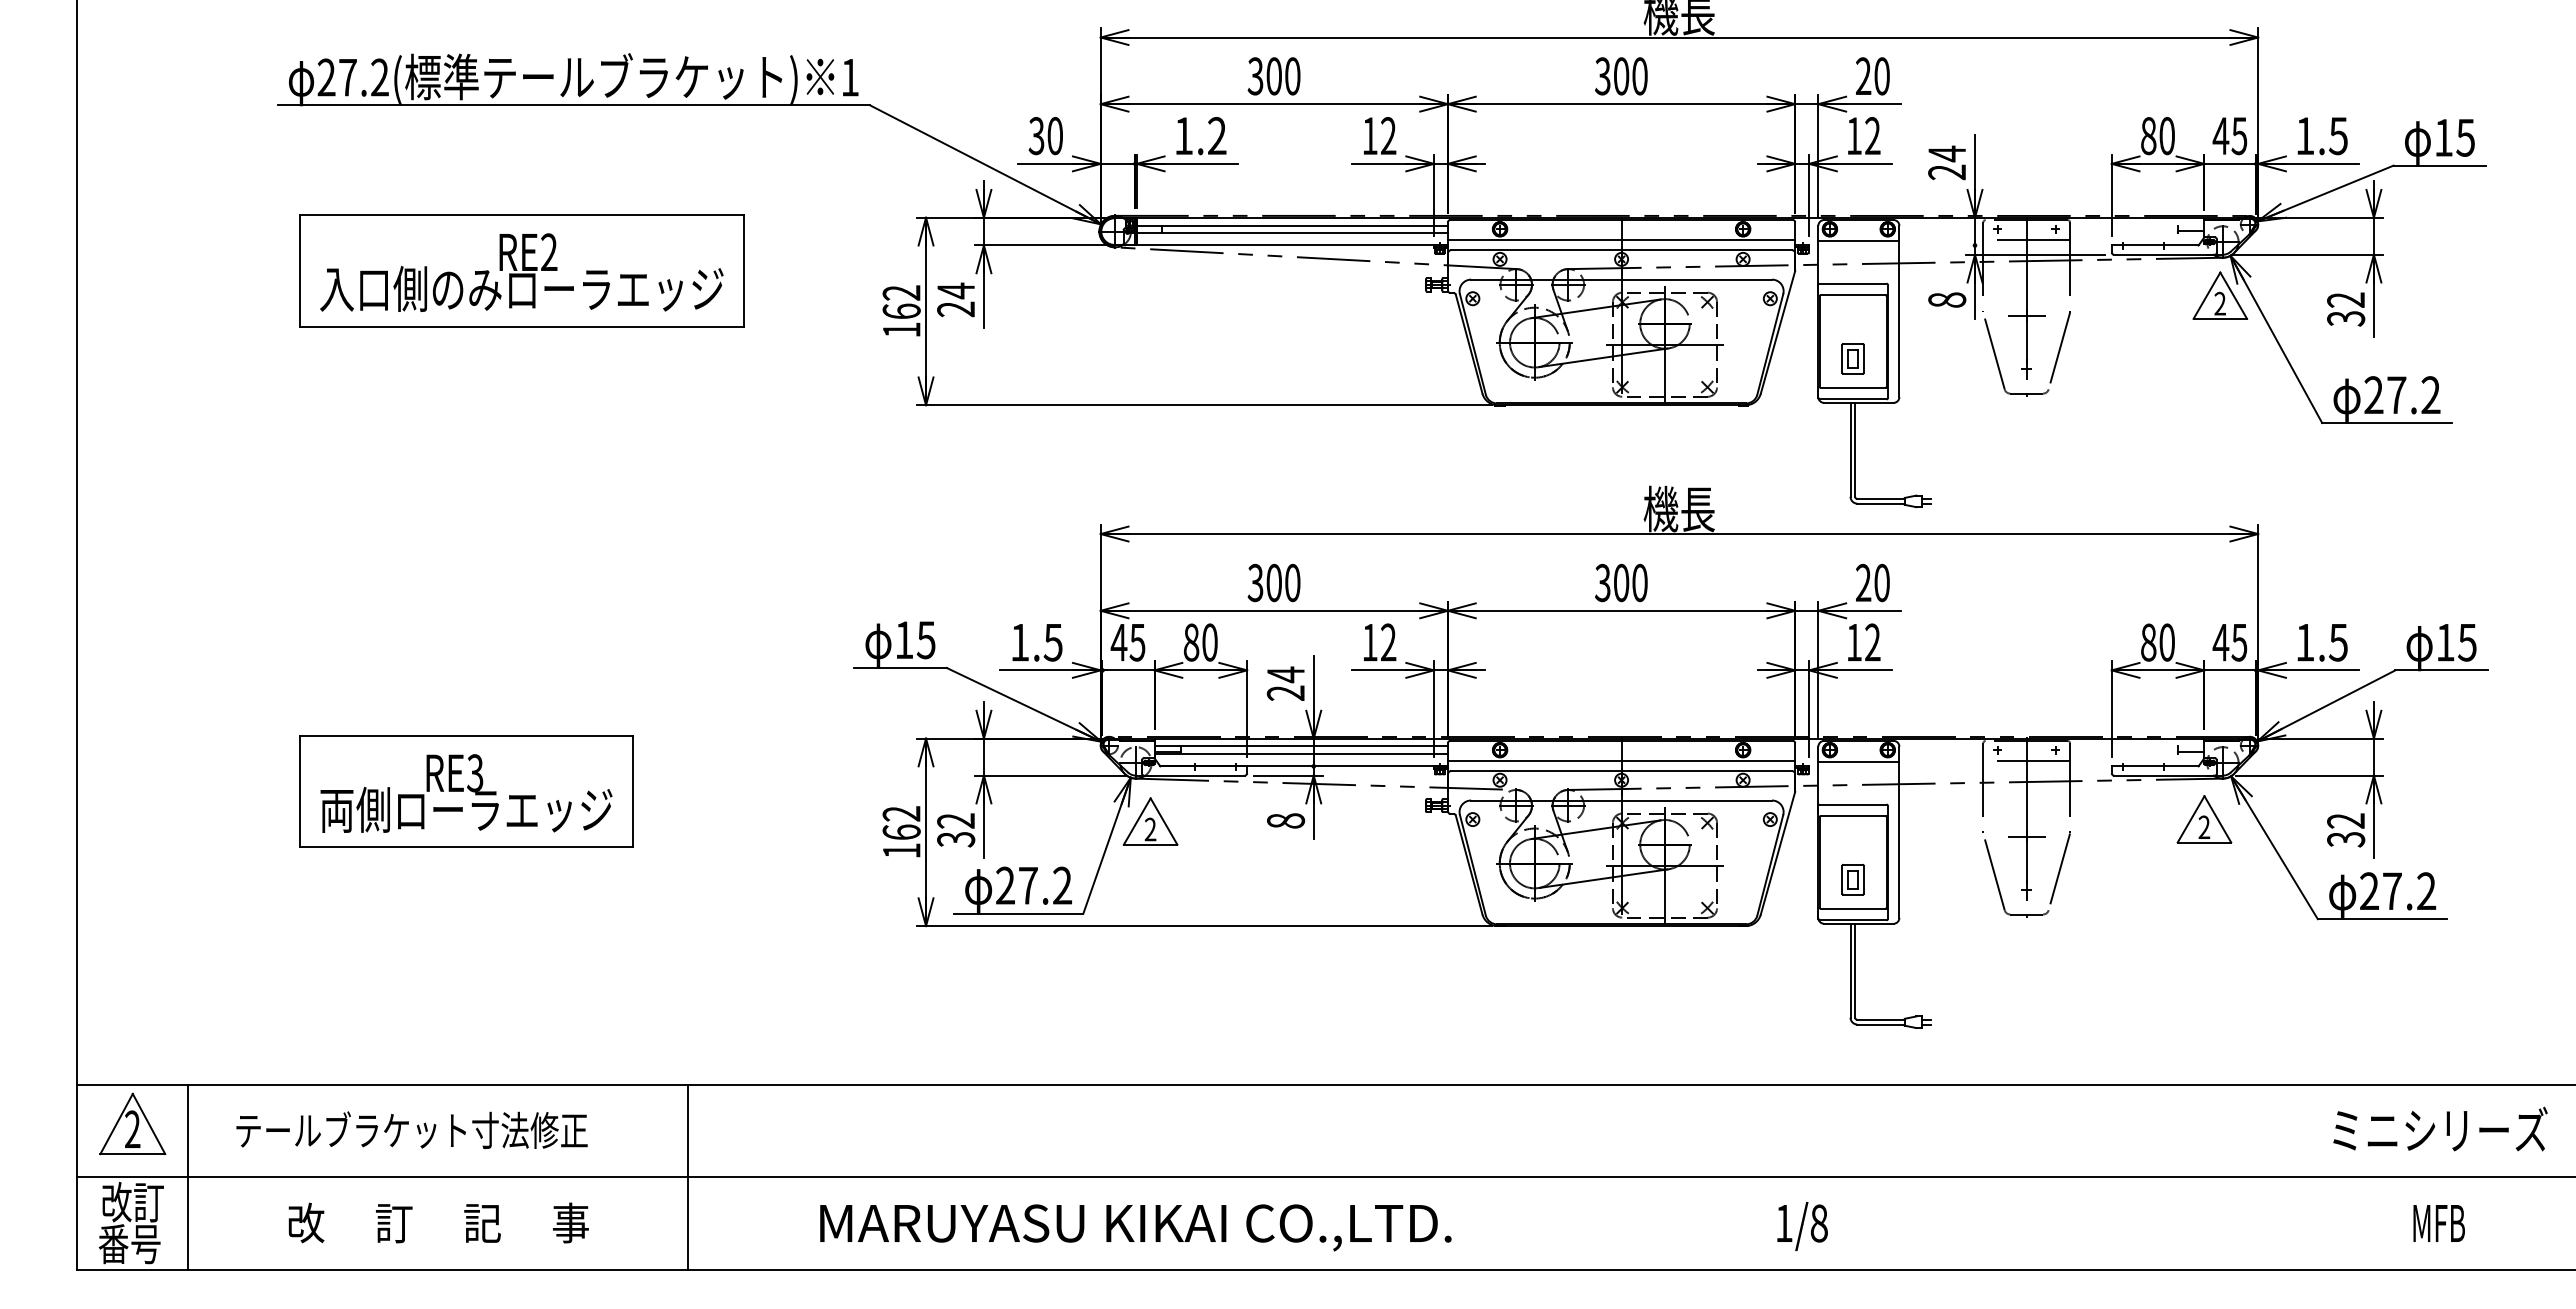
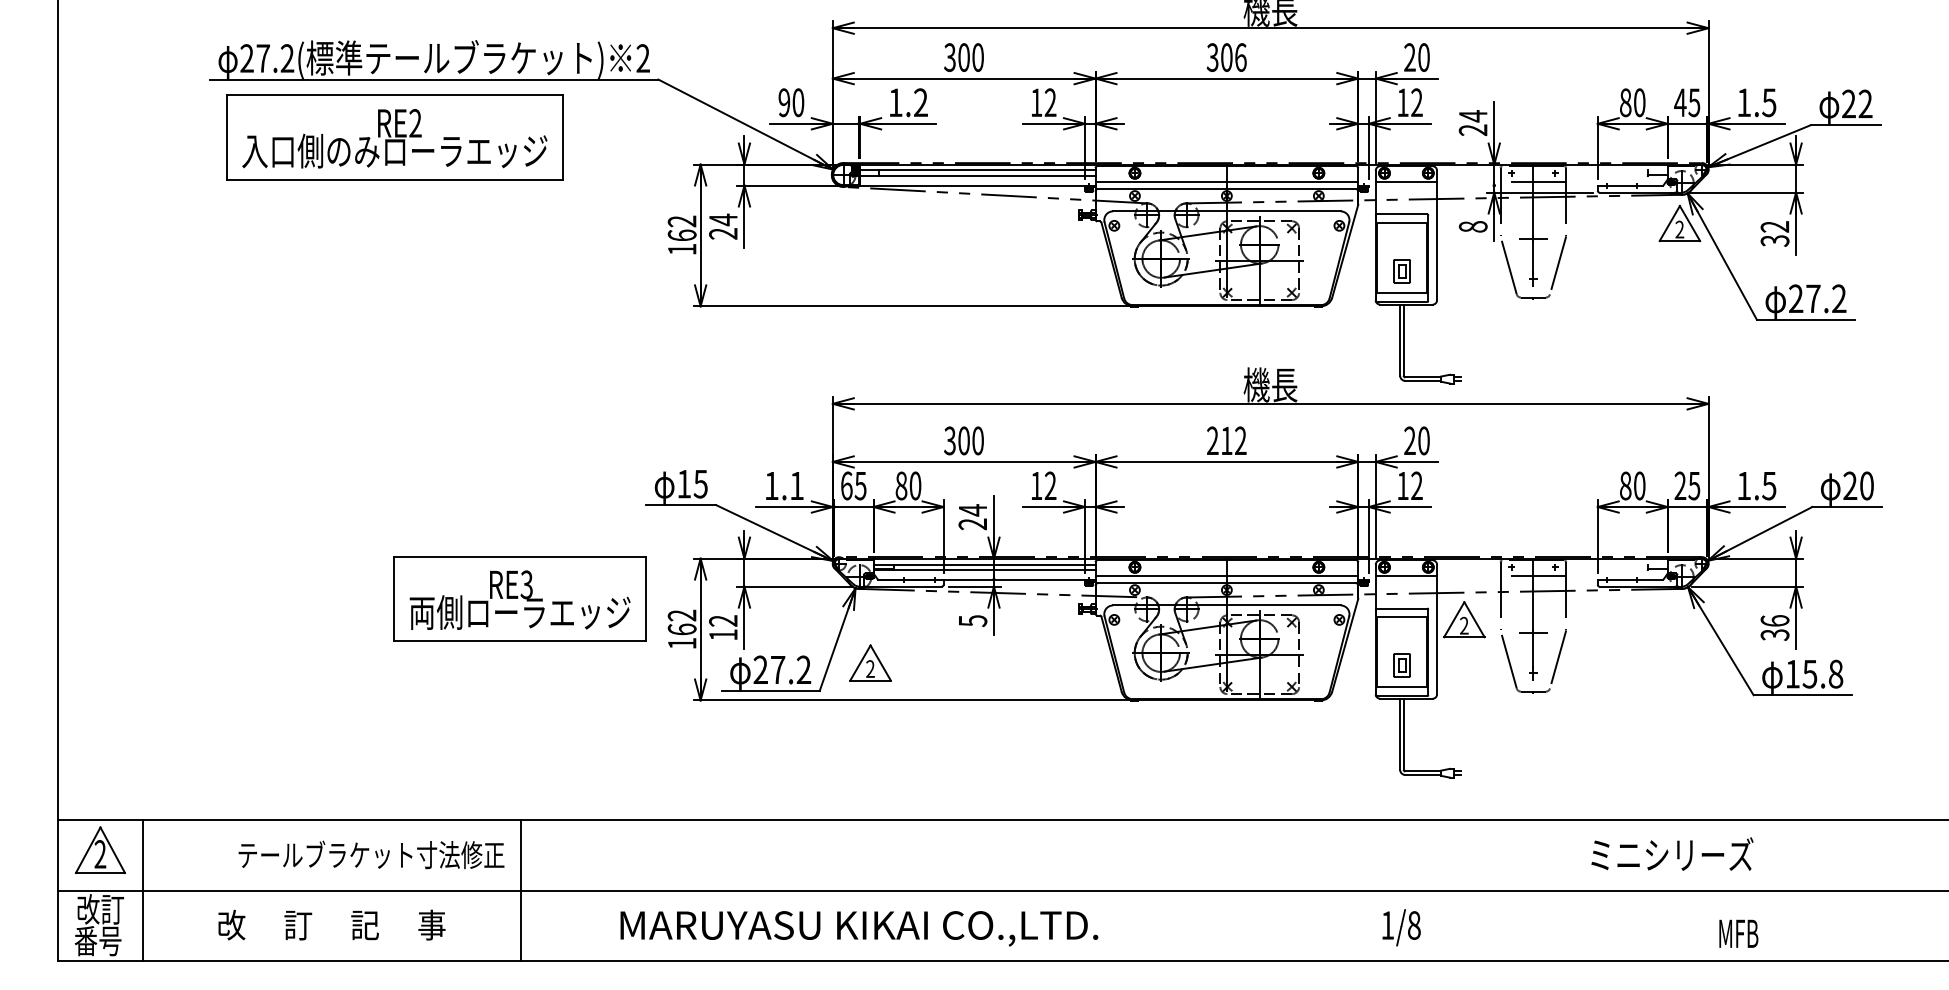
text: (1639, 76) -> (1240, 57), 300 -> 306
text: (849, 77) -> (642, 58), 1 -> 2
text: (1036, 136) -> (784, 103), 30 -> 90
text: (2454, 137) -> (1857, 103), 15 -> 22
part: (521, 270) -> (394, 137), moved
text: (1621, 582) -> (1226, 440), 300 -> 212
text: (1052, 642) -> (796, 485), 1.5 -> 1.1
text: (1118, 642) -> (846, 485), 45 -> 65
text: (2220, 642) -> (1680, 485), 45 -> 25
text: (2456, 642) -> (1858, 485), 15 -> 20
part: (466, 791) -> (520, 598), moved
part: (2204, 819) -> (1464, 619), moved
text: (2346, 820) -> (1775, 620), 32 -> 36
part: (1150, 821) -> (870, 662), moved
text: (1285, 821) -> (972, 621), 8 -> 5
text: (956, 839) -> (723, 634), 32 -> 12
text: (2398, 891) -> (1814, 674), 27.2 -> 15.8
text: (2440, 1128) -> (1672, 853), moved
text: (411, 1129) -> (371, 854), moved
text: (2438, 1223) -> (1738, 933), moved
part: (1802, 1226) -> (1401, 927), moved

